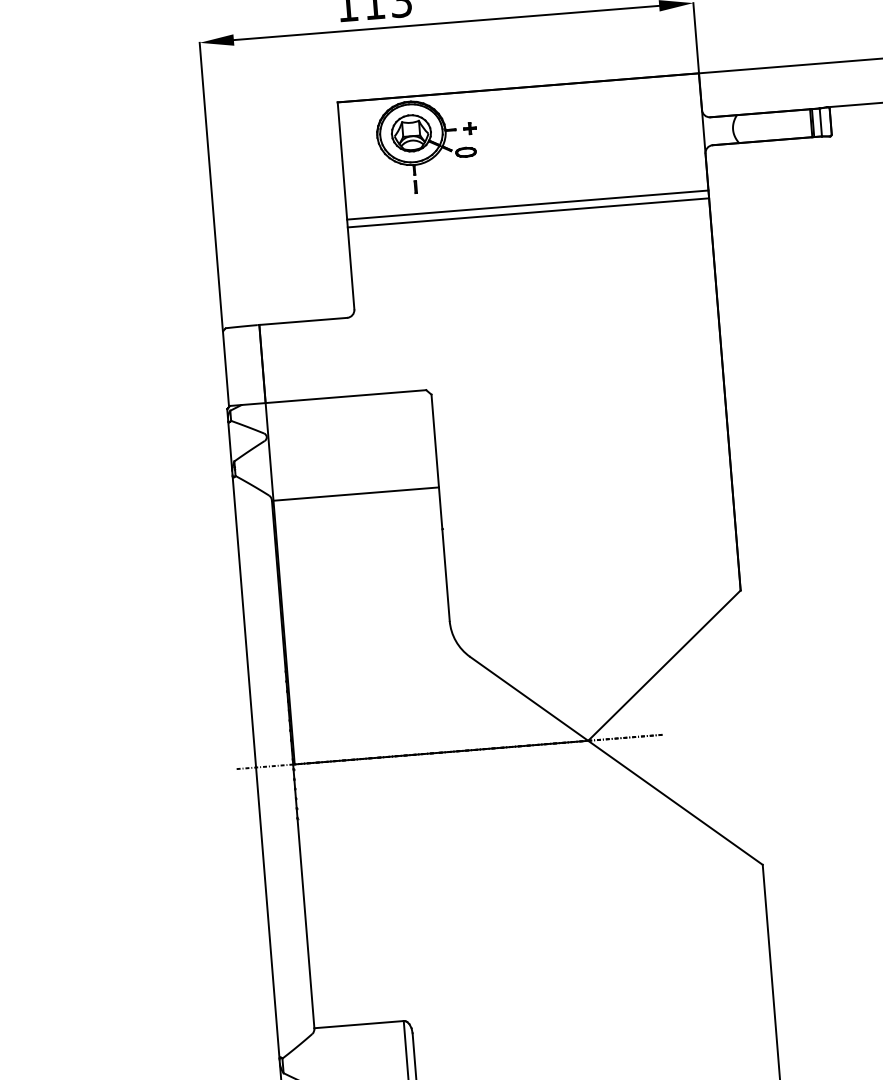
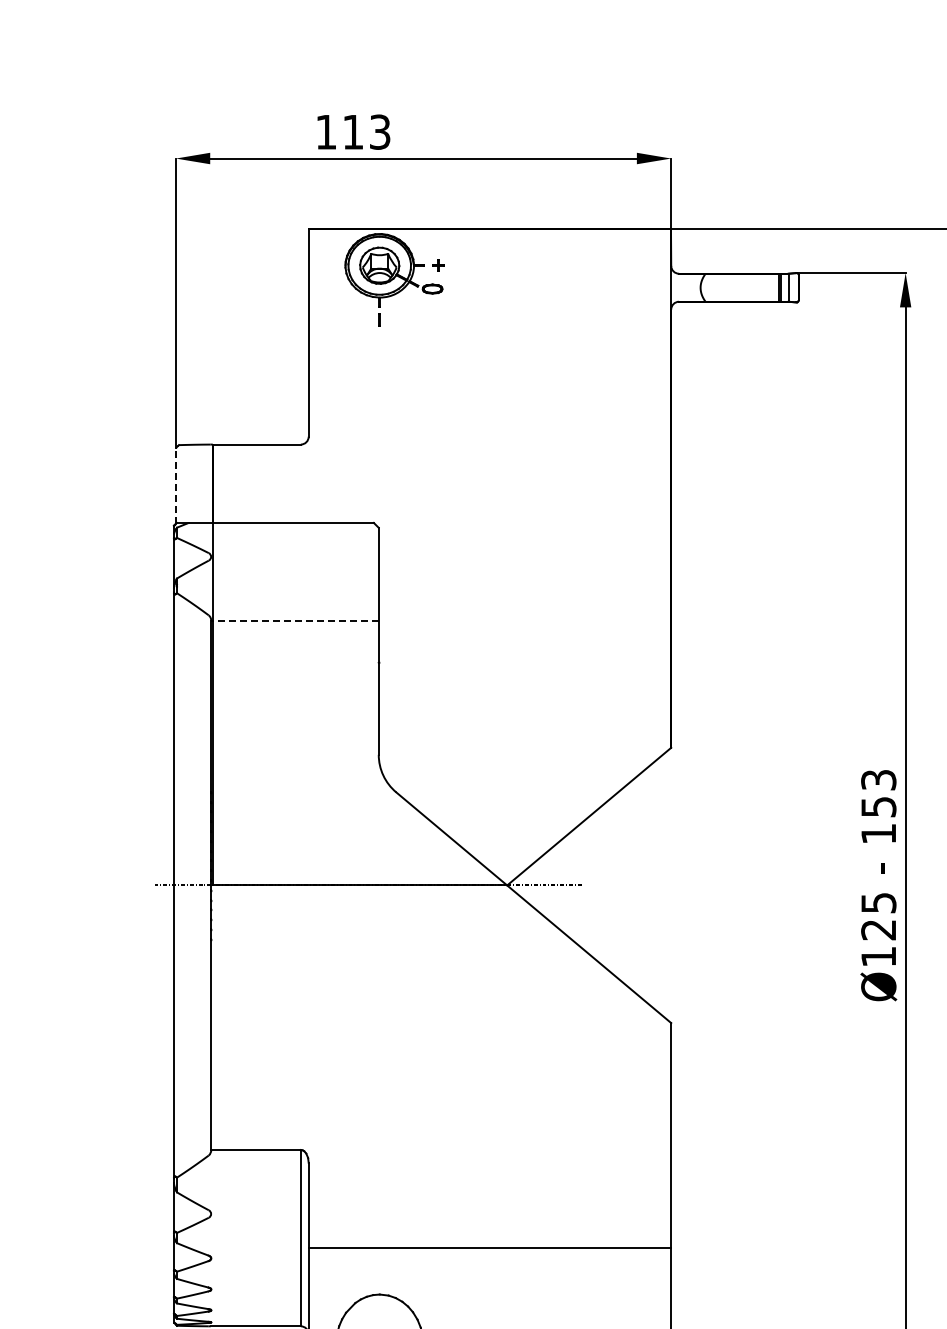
line: (527, 205) -> (489, 346), removed
line: (527, 212) -> (489, 354), removed
line: (225, 369) -> (175, 486), solid -> dashed
line: (354, 493) -> (294, 620), solid -> dashed

